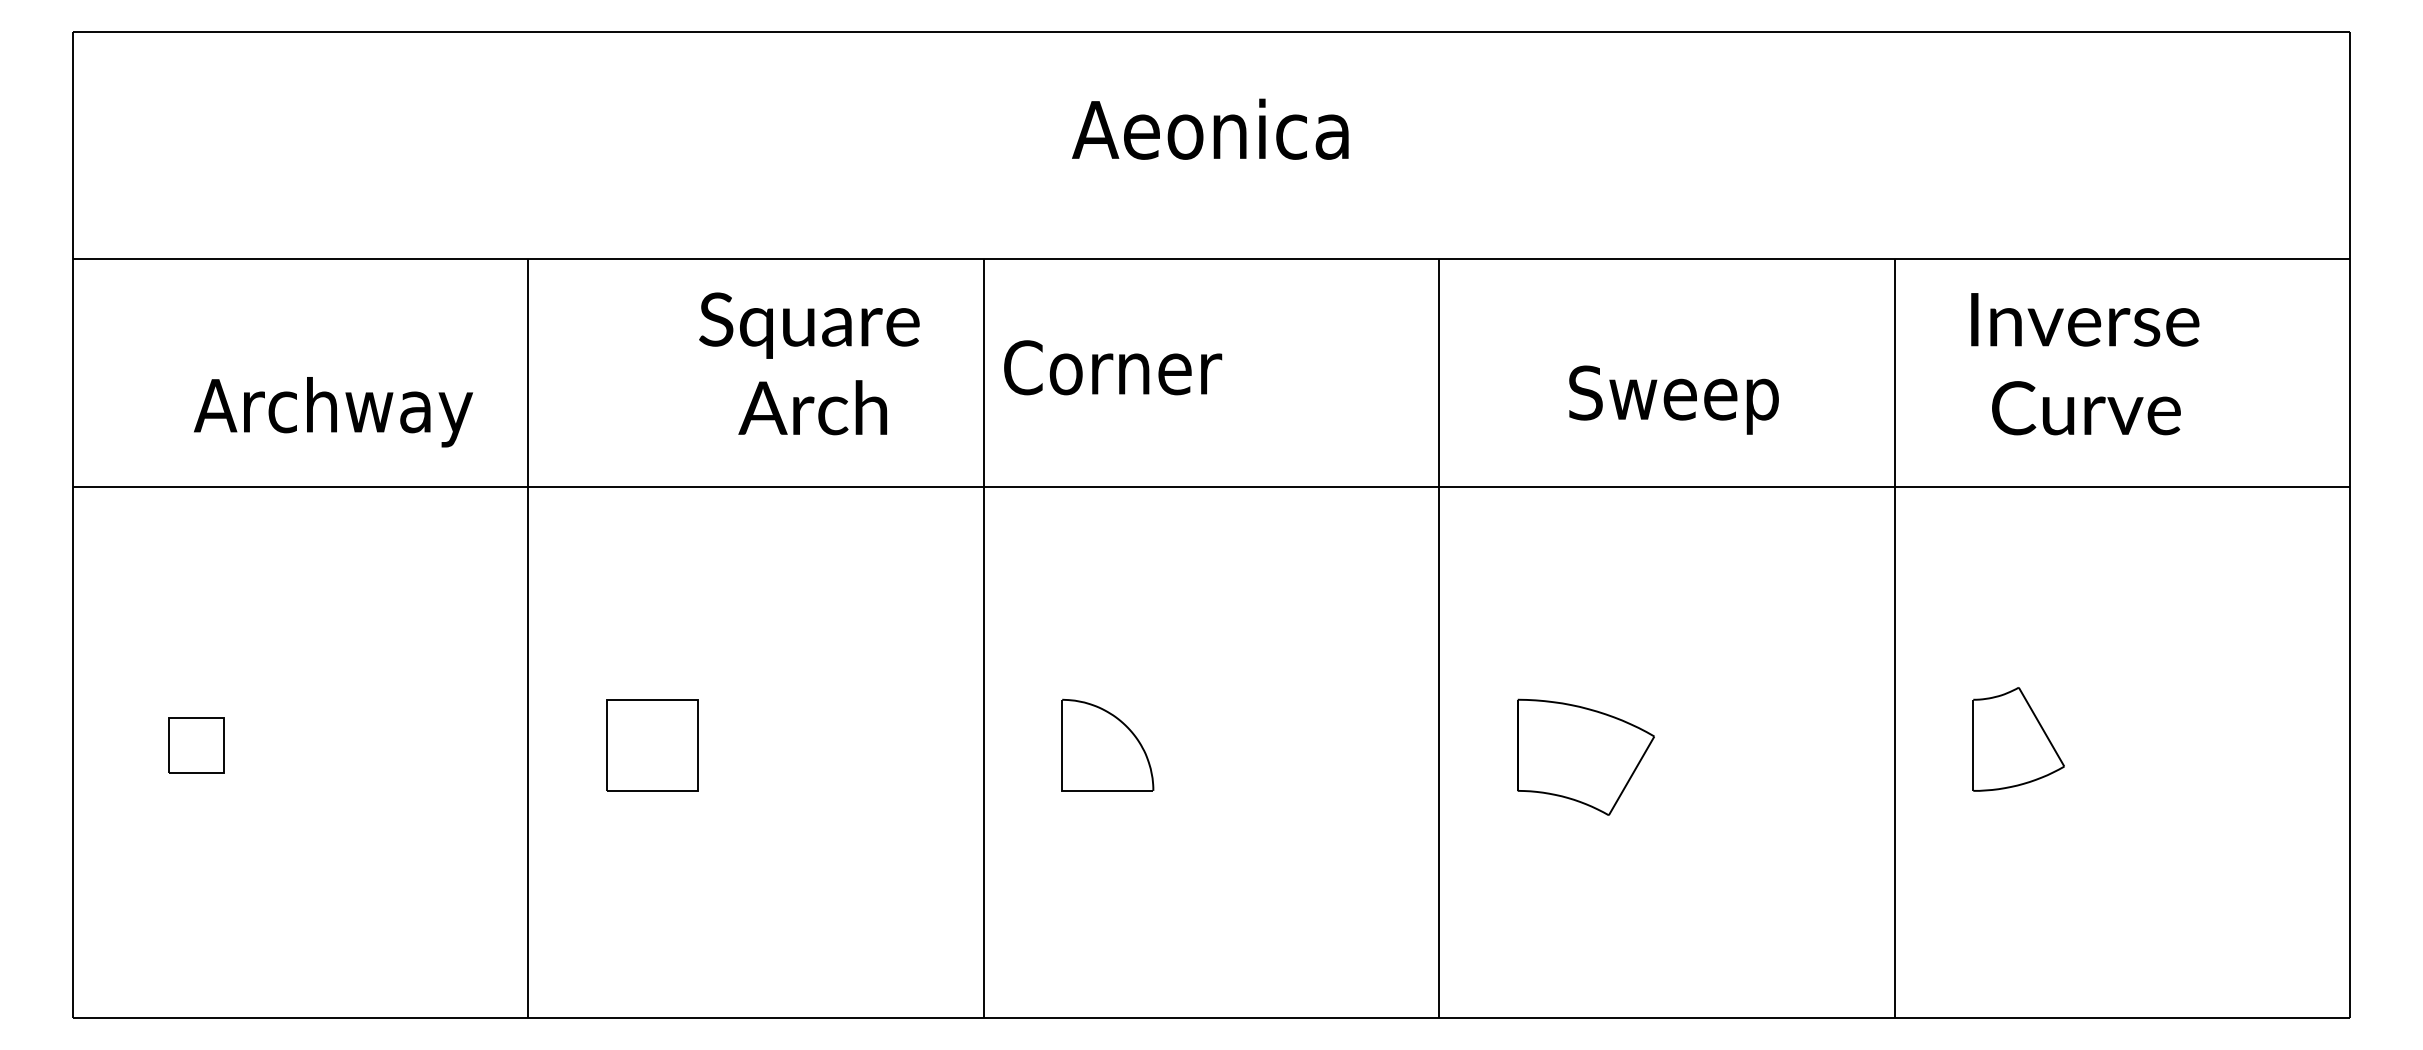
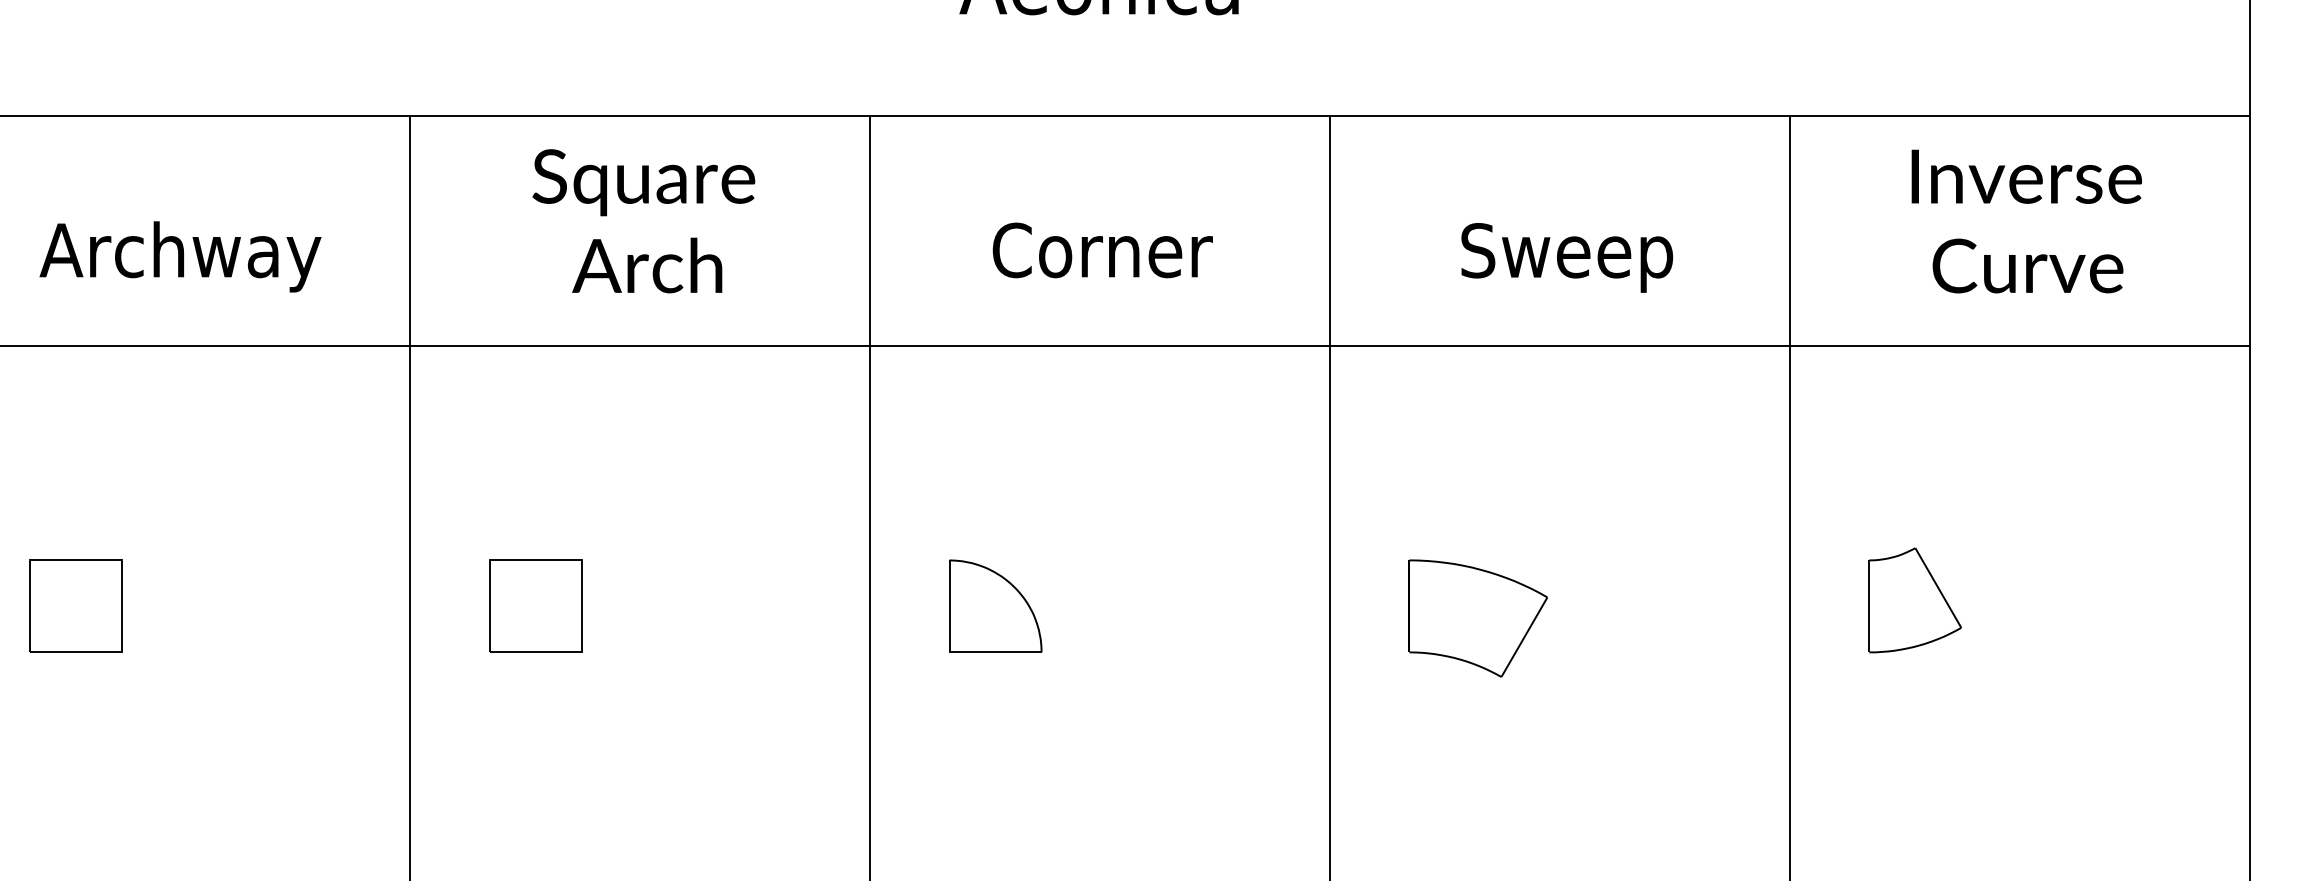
text: (809, 363) -> (643, 220), moved
text: (2085, 364) -> (2027, 221), moved
text: (1113, 367) -> (1103, 250), moved
text: (333, 412) -> (180, 257), moved
part: (196, 745) -> (75, 606), size x1.67

